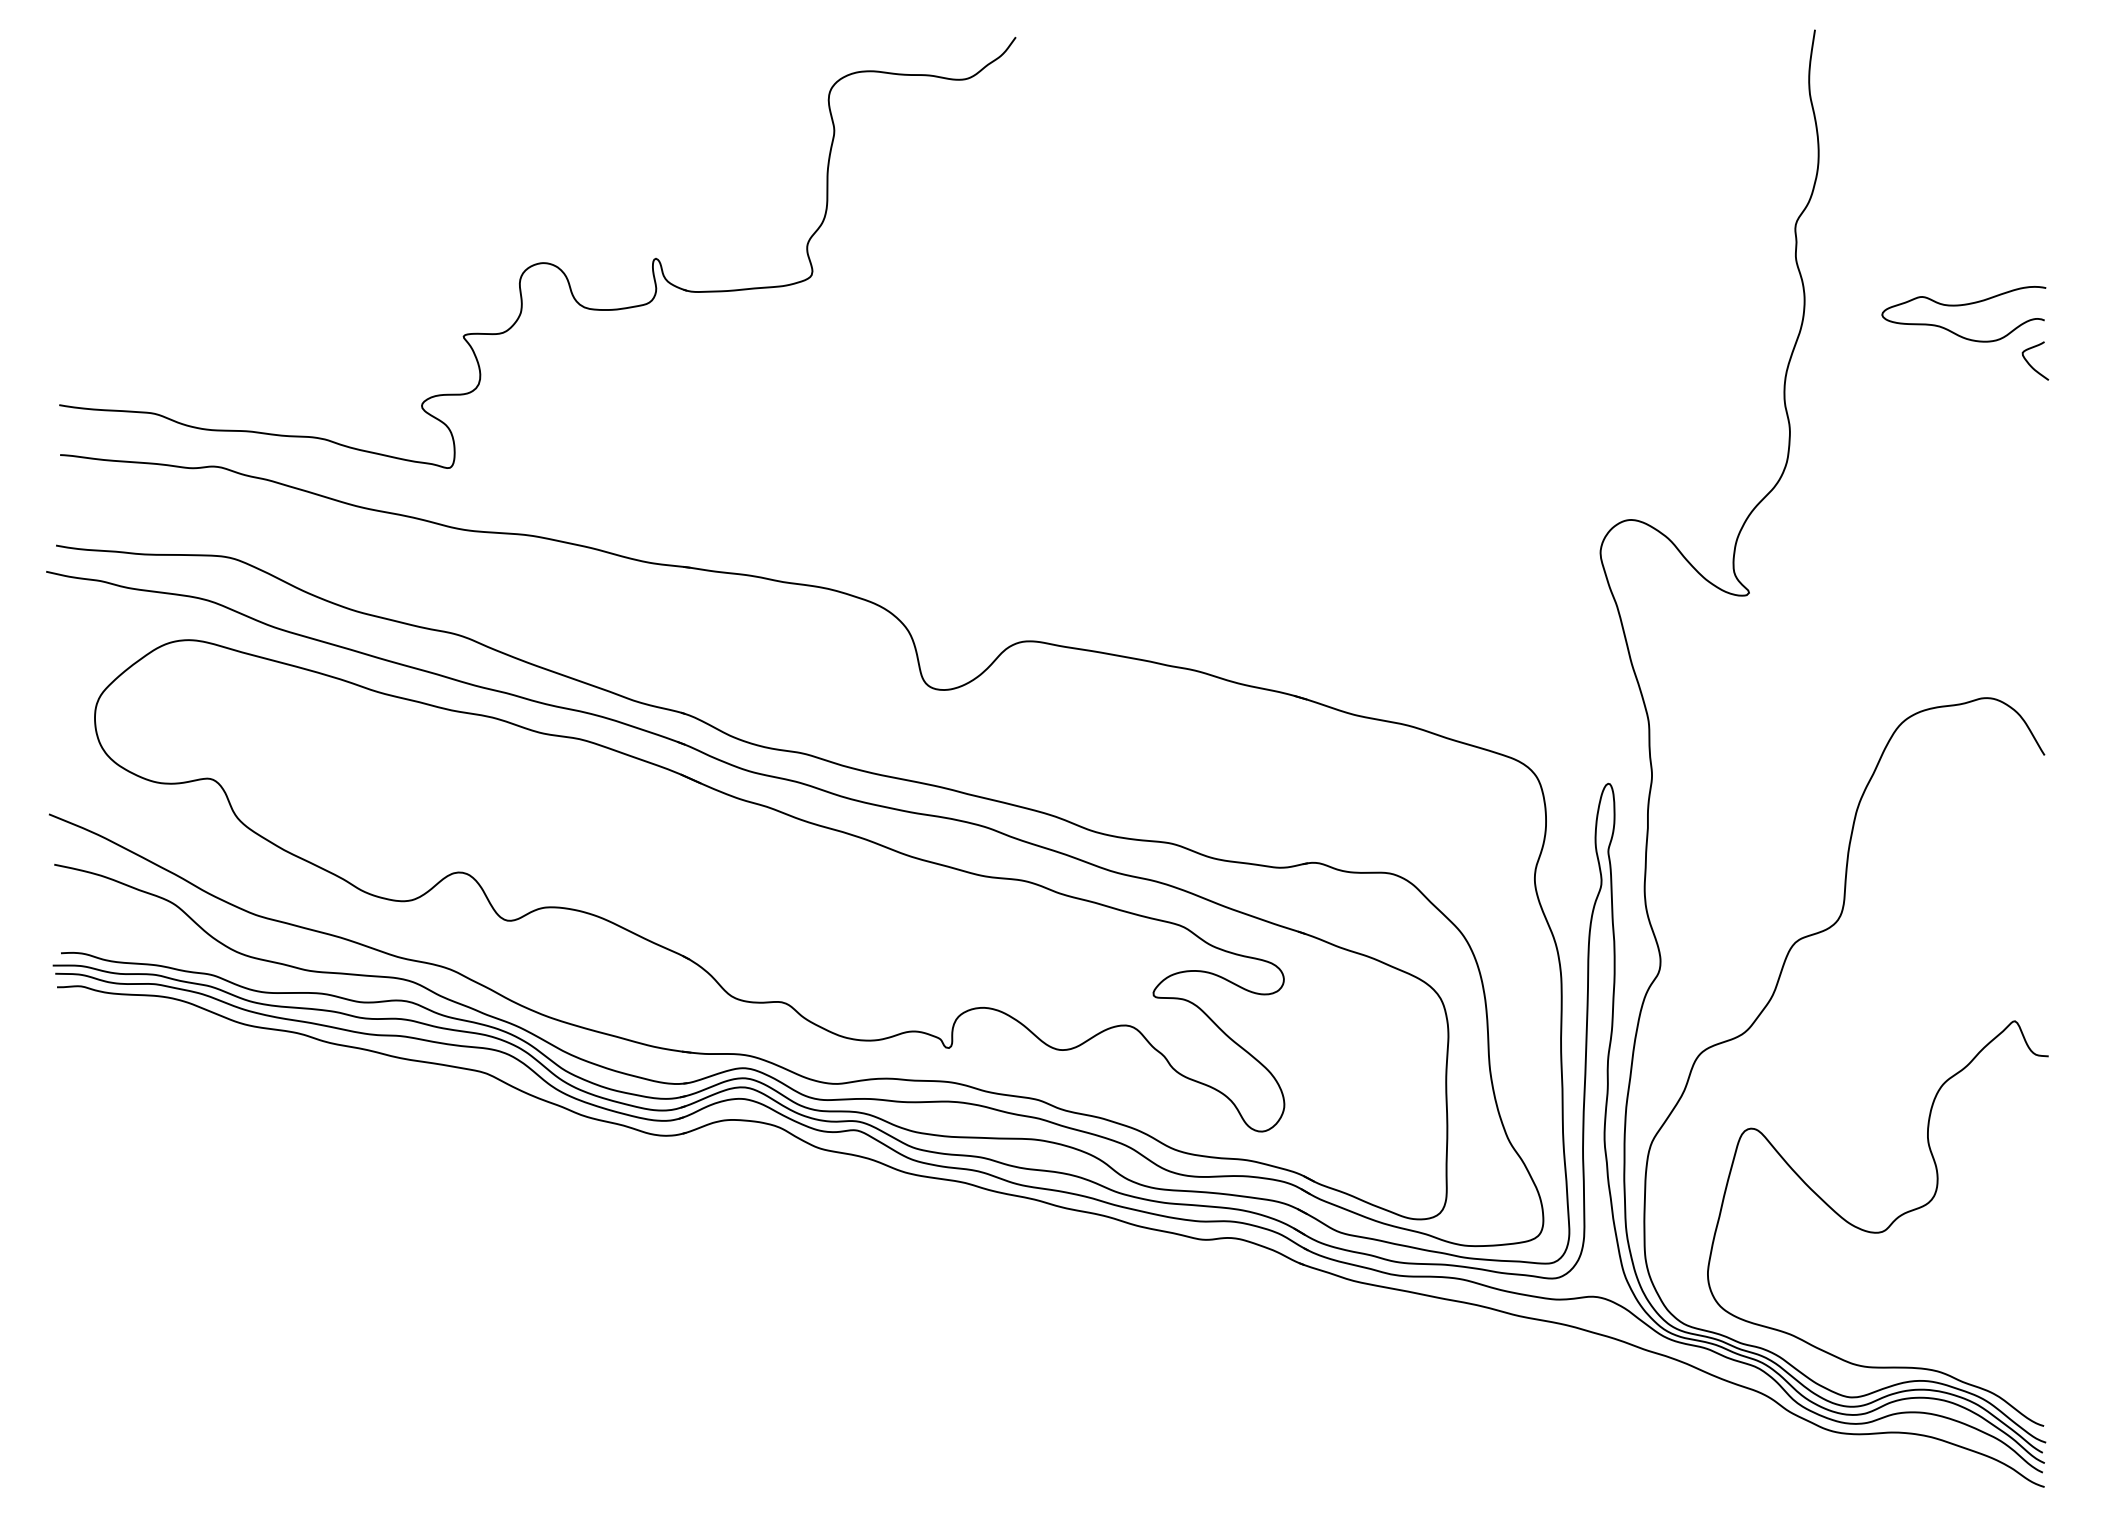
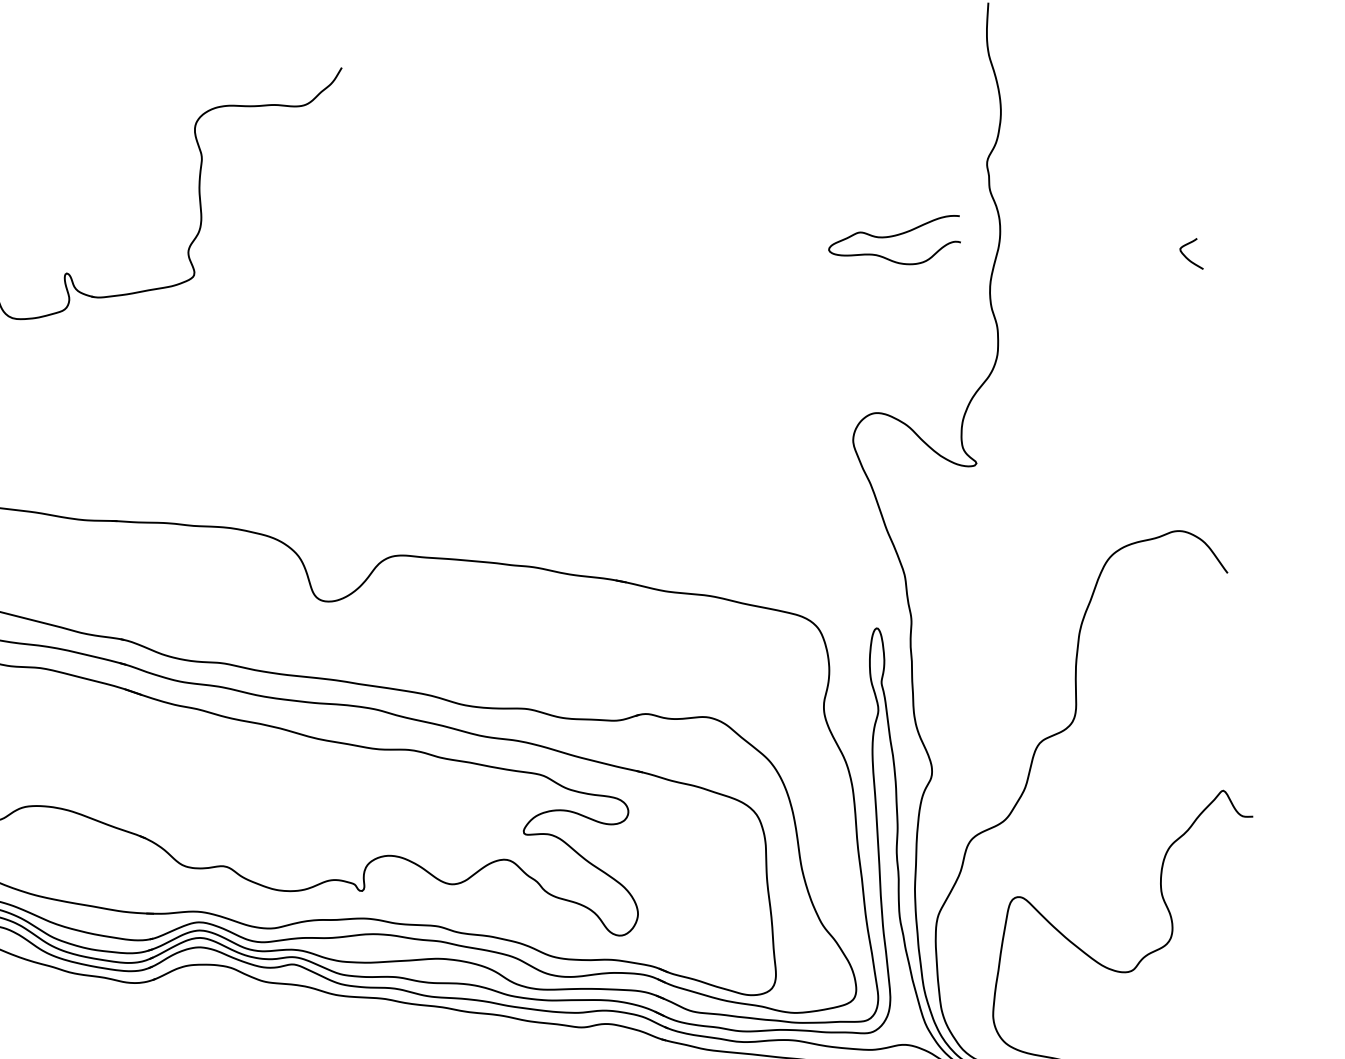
curve: (1960, 306) -> (891, 237), moved

